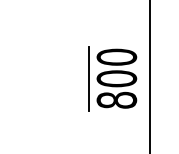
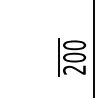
text: (116, 99) -> (74, 69), 800 -> 200

